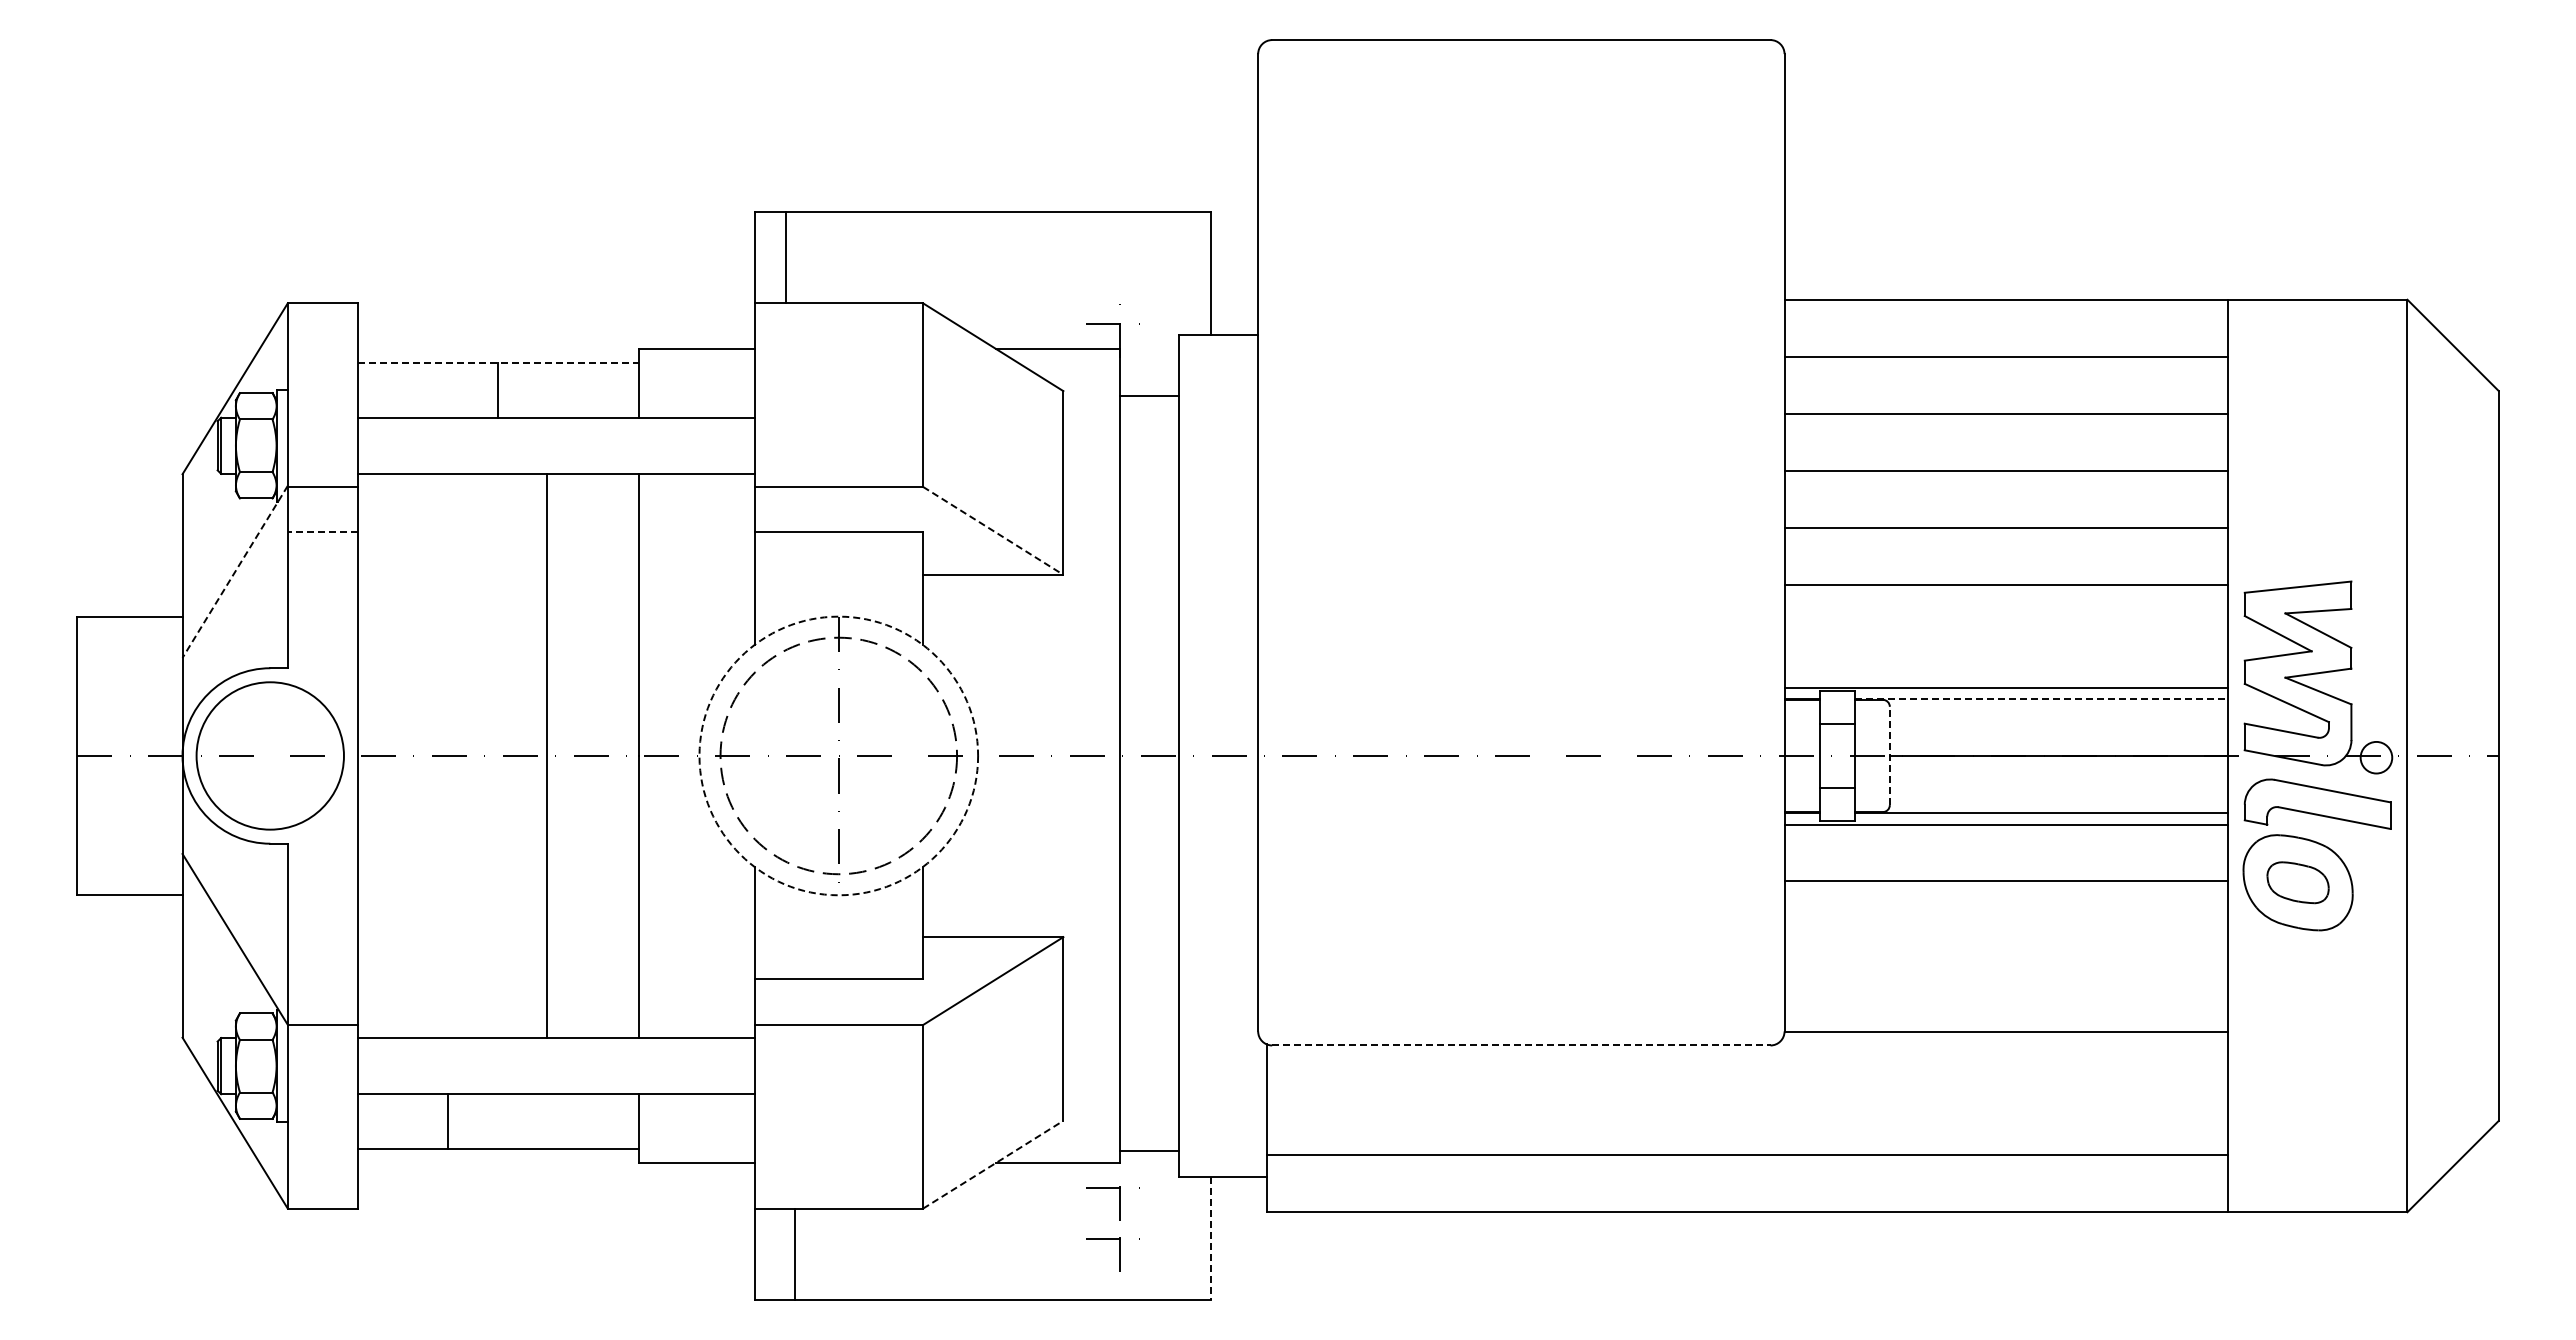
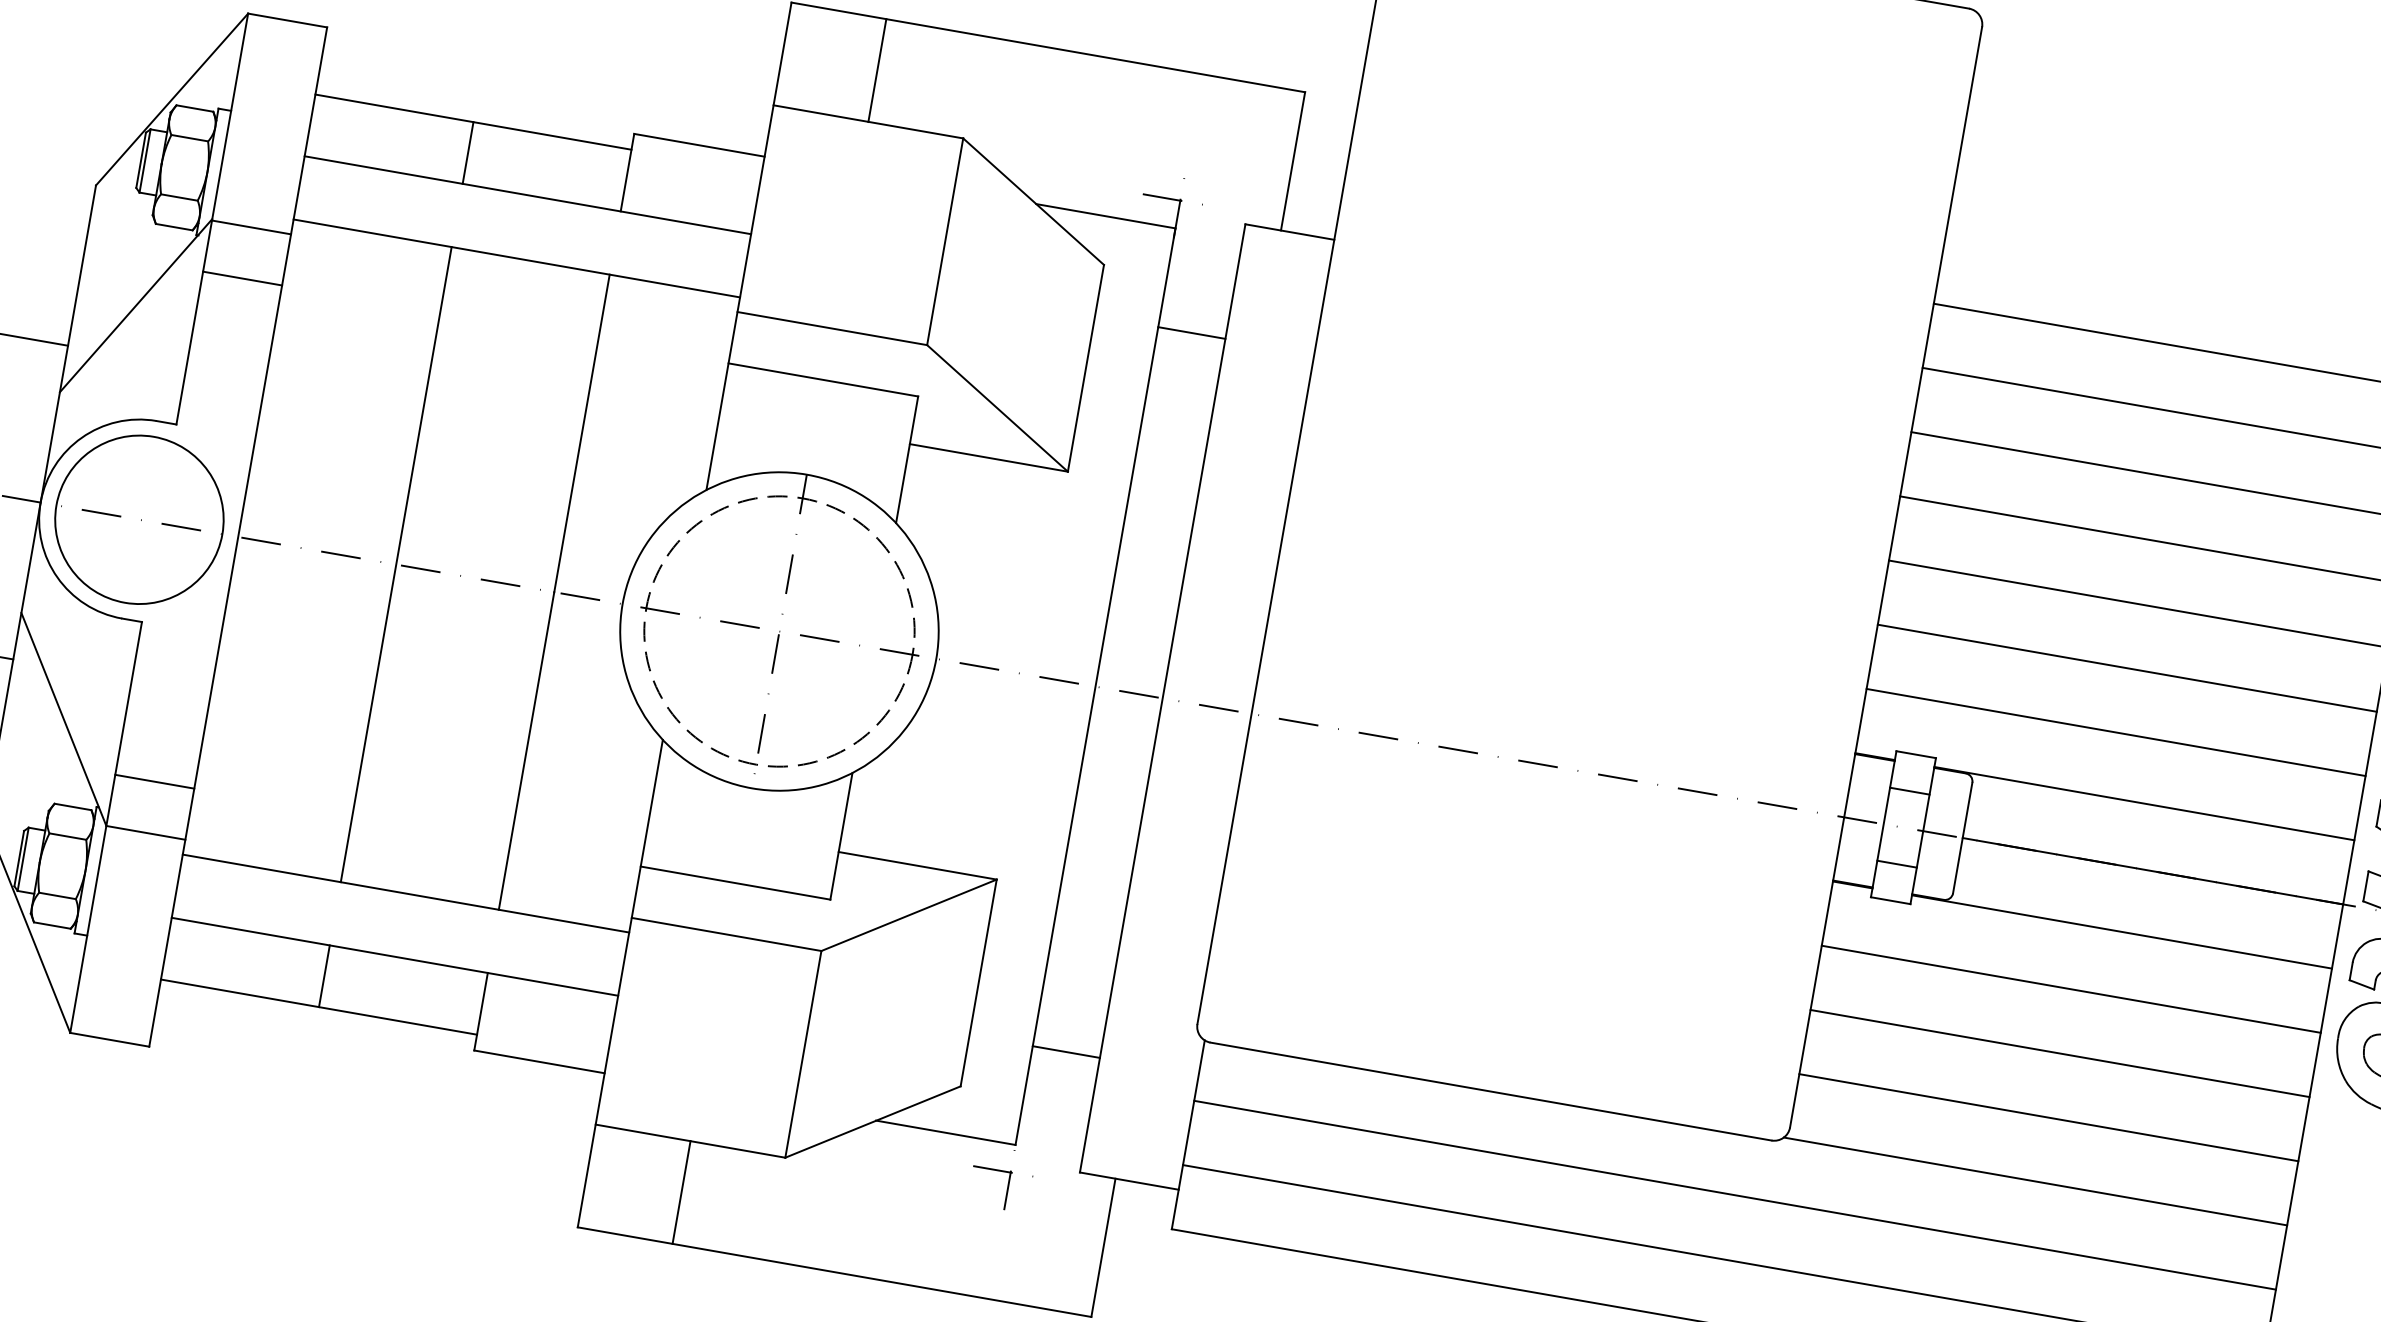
line: (785, 257) -> (877, 70), moved
line: (498, 362) -> (473, 121), dashed -> solid
line: (1149, 395) -> (1192, 332), moved
line: (993, 530) -> (997, 408), dashed -> solid
line: (322, 532) -> (242, 278), dashed -> solid
line: (235, 571) -> (136, 305), dashed -> solid
line: (2005, 687) -> (2115, 731), moved
line: (2041, 698) -> (2144, 803), dashed -> solid
line: (547, 755) -> (396, 564), moved
circle: (838, 755) -> (779, 630), dashed -> solid
line: (1889, 755) -> (1962, 837), dashed -> solid
line: (2005, 825) -> (2070, 989), moved
line: (2005, 881) -> (2059, 1053), moved
line: (322, 979) -> (154, 781), added
line: (2005, 1032) -> (2048, 1118), moved
line: (2003, 1041) -> (2034, 1181), added
line: (1521, 1045) -> (1491, 1091), dashed -> solid
line: (1746, 1098) -> (1734, 1195), added
line: (448, 1121) -> (324, 976), moved
line: (1149, 1151) -> (1066, 1052), moved
line: (993, 1164) -> (873, 1121), dashed -> solid
line: (1210, 1239) -> (1102, 1248), dashed -> solid
line: (794, 1253) -> (681, 1191), moved
part: (1119, 1254) -> (997, 1247), removed

